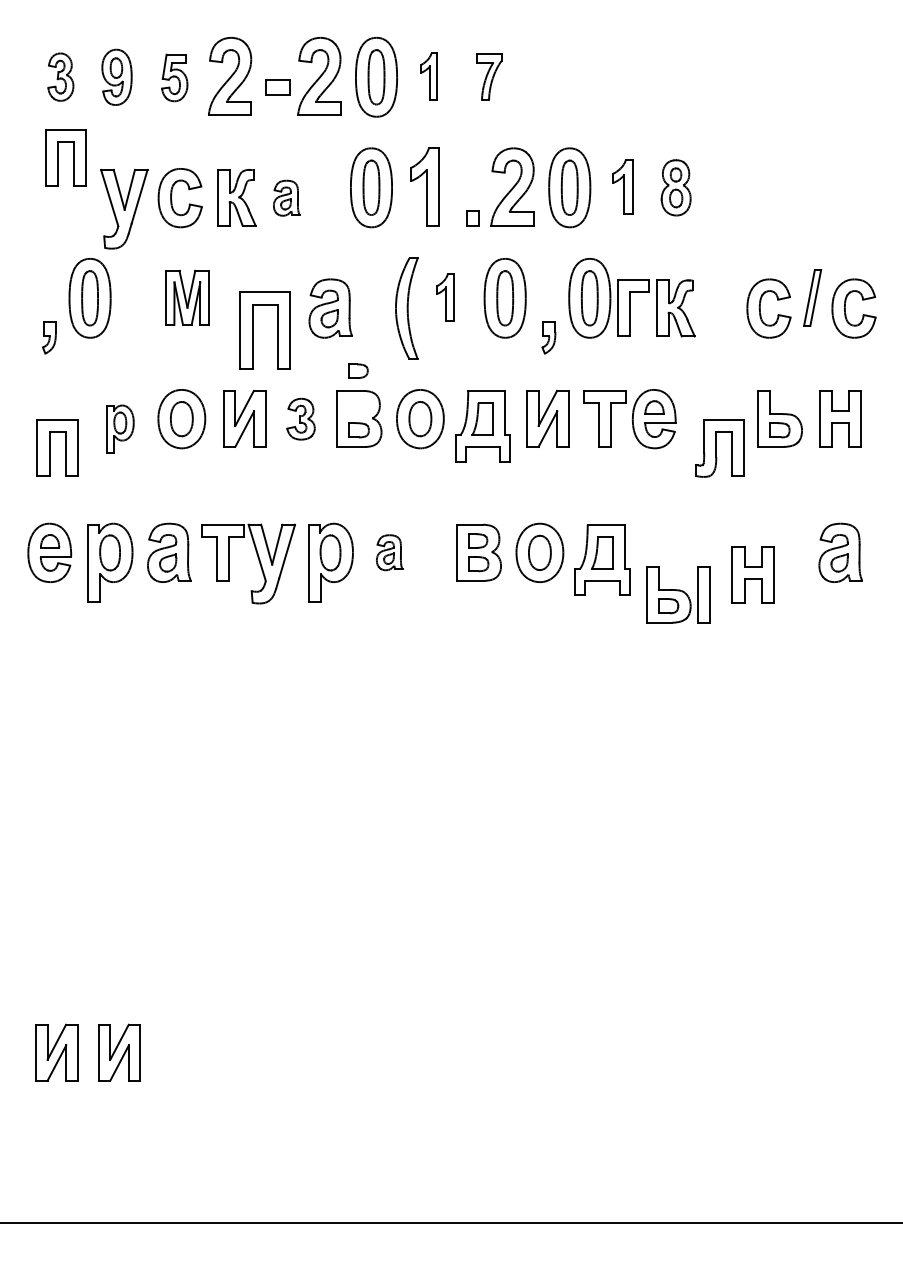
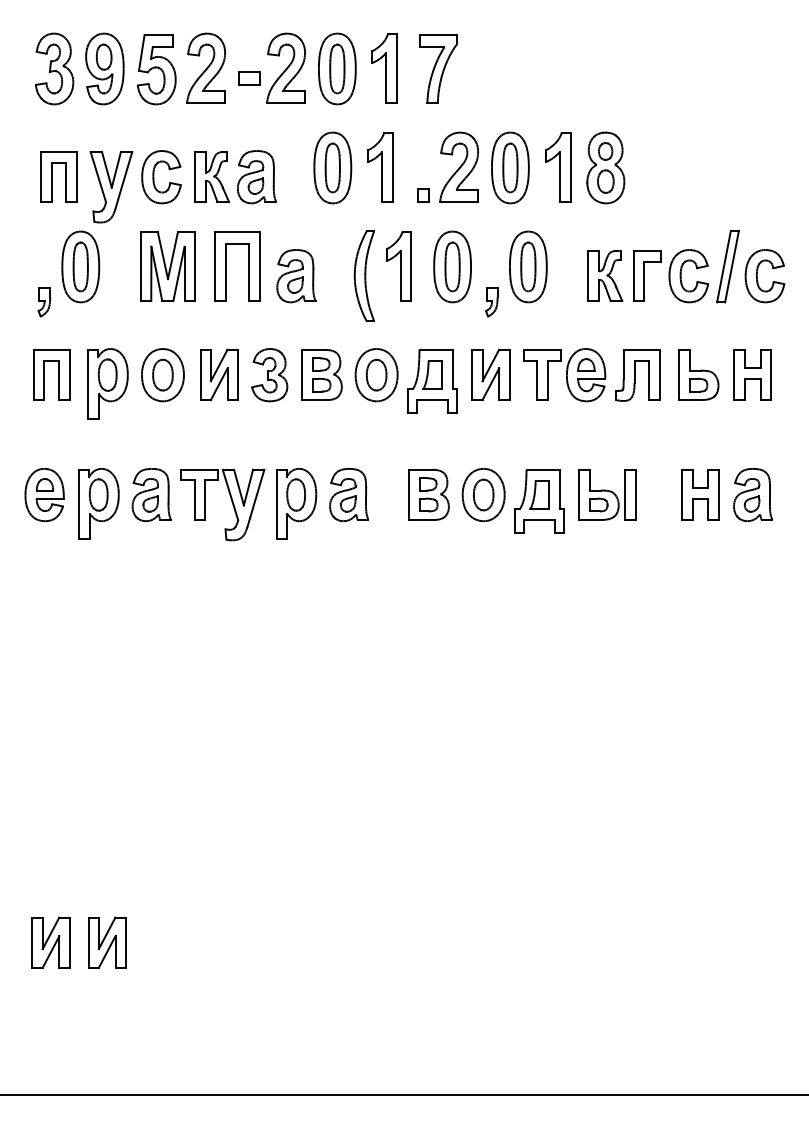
part: (60, 76) -> (54, 68), size x1.67
part: (428, 76) -> (383, 68), size x1.67
part: (489, 76) -> (438, 68), size x1.67
part: (116, 77) -> (104, 69), size x1.43
part: (174, 77) -> (156, 69), size x1.67
part: (58, 157) -> (52, 176), moved
part: (622, 186) -> (557, 166), size x1.43
part: (675, 187) -> (605, 167), size x1.43
part: (286, 198) -> (256, 177), size x1.67
part: (187, 297) -> (168, 266), size x1.43
part: (445, 297) -> (399, 266), size x1.67
part: (812, 297) -> (727, 266), size x1.43
part: (633, 307) -> (647, 275), moved
part: (253, 330) -> (227, 266), moved
part: (358, 370) -> (321, 363), moved
part: (300, 419) -> (269, 375), size x1.43
part: (120, 428) -> (108, 383), size x1.67
part: (50, 447) -> (45, 374), moved
part: (719, 448) -> (637, 375), moved
part: (389, 552) -> (348, 494), size x1.67
part: (752, 574) -> (700, 494), moved
part: (678, 594) -> (607, 494), moved

